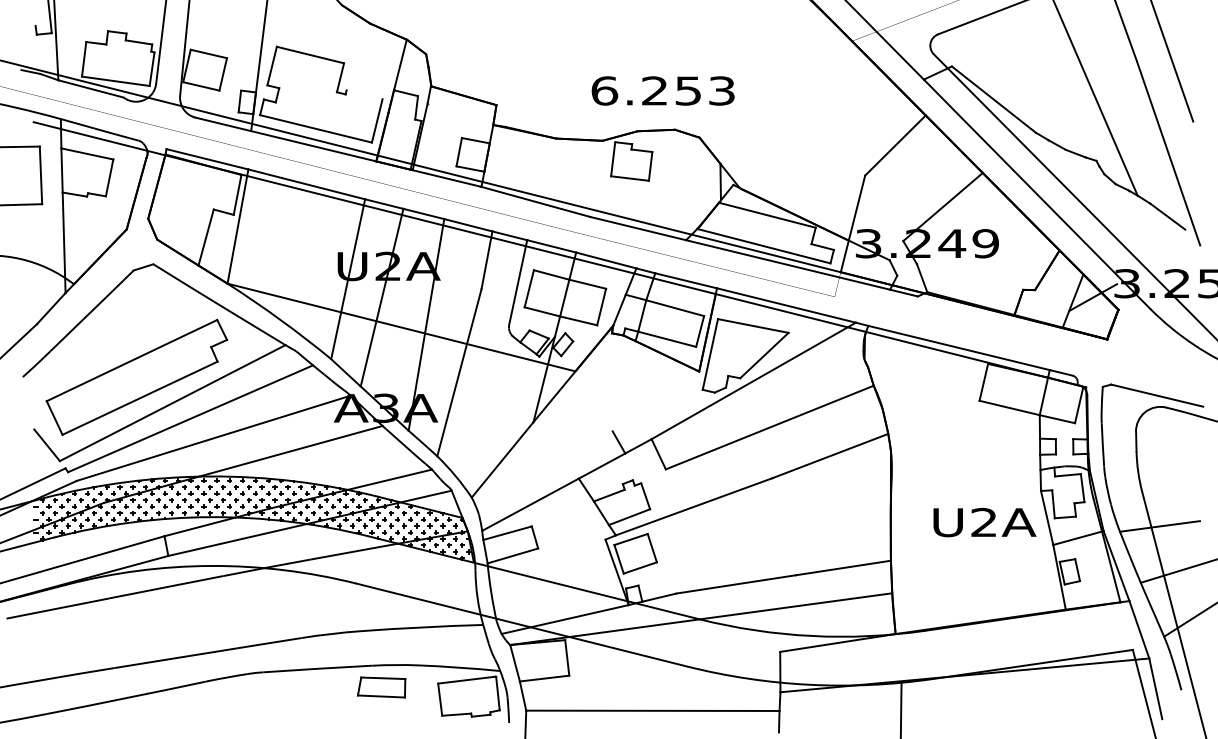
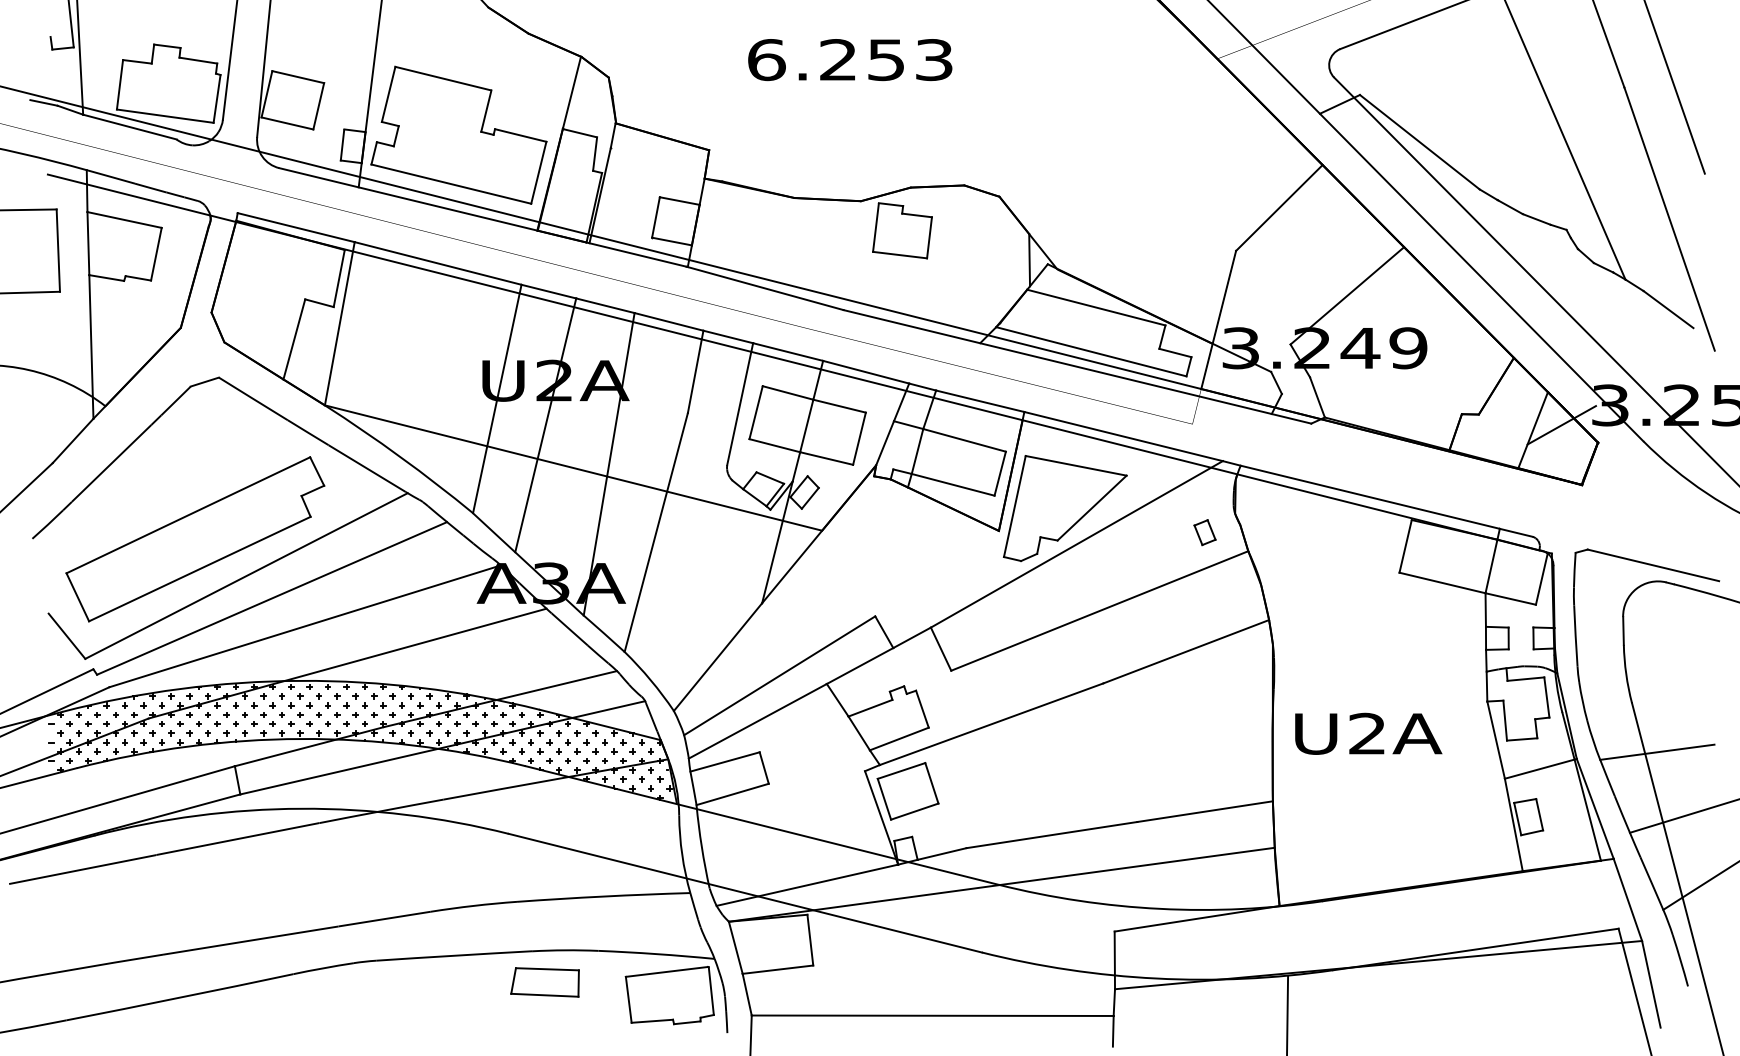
text: (662, 90) -> (849, 59), moved
line: (364, 94) -> (520, 135), added
part: (843, 372) -> (1205, 532), added
line: (545, 472) -> (779, 675), added
text: (984, 522) -> (1368, 733), moved

